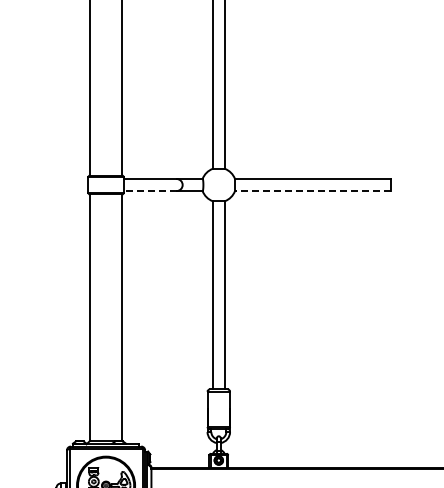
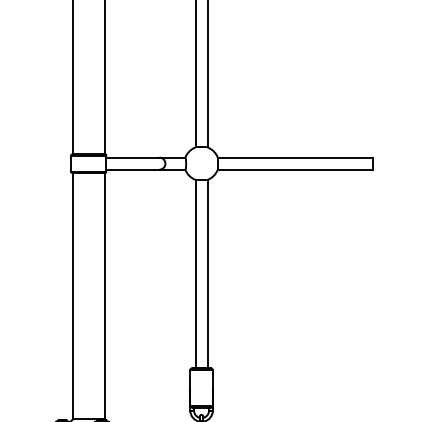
line: (149, 191) -> (132, 170), dashed -> solid
line: (312, 191) -> (295, 170), dashed -> solid

